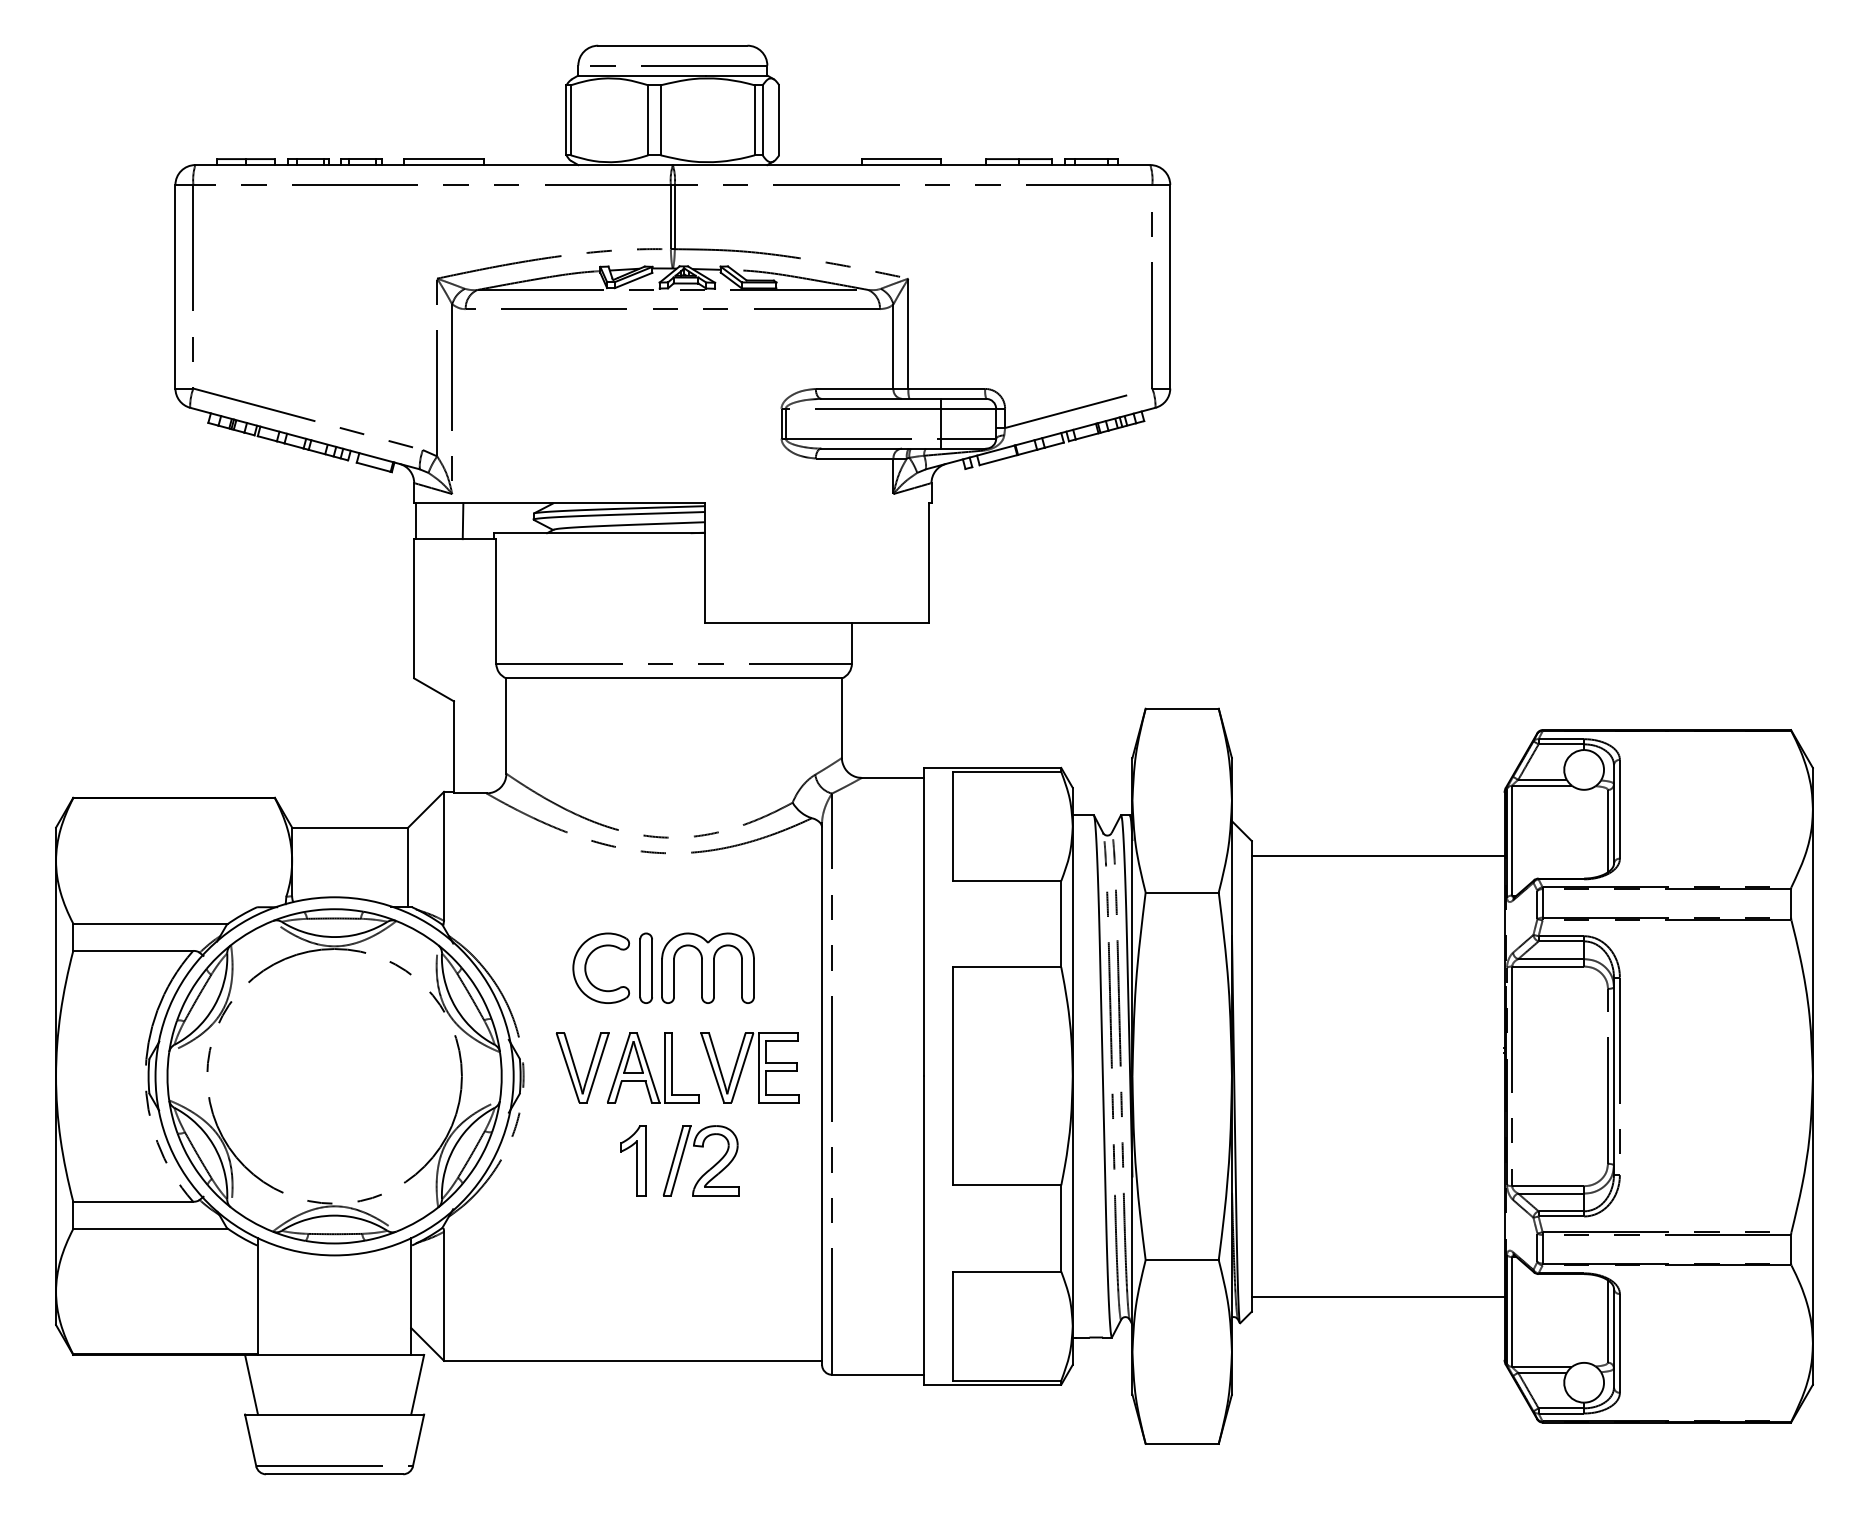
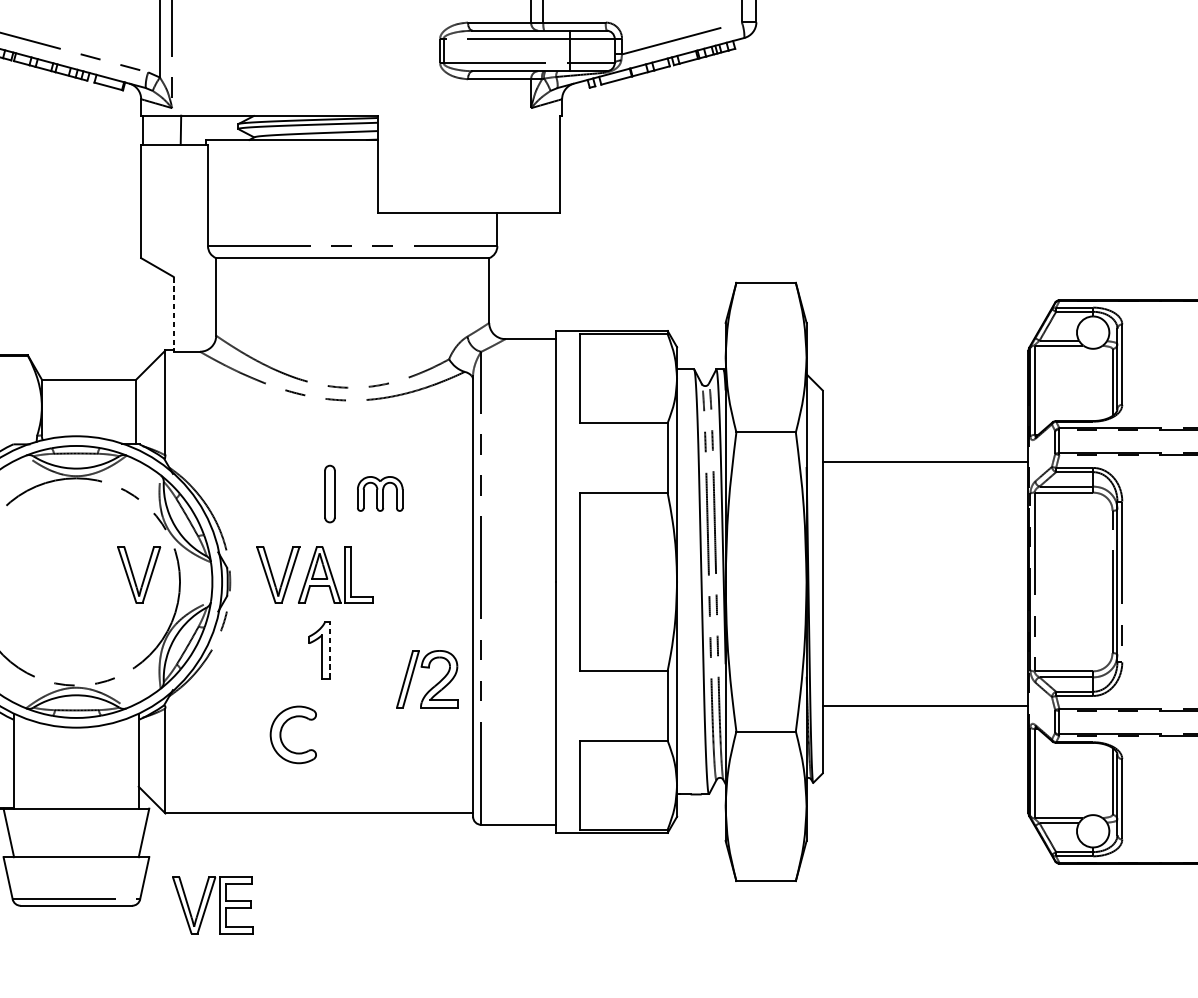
line: (453, 747) -> (173, 314), solid -> dashed
line: (1377, 855) -> (925, 462), moved
part: (587, 962) -> (282, 730), moved
part: (707, 967) -> (379, 493), size x0.6
part: (749, 1067) -> (212, 905), moved
part: (405, 1068) -> (134, 575), added
line: (645, 1160) -> (329, 650), solid -> dashed
part: (709, 1168) -> (434, 685), moved
line: (1377, 1297) -> (925, 705), moved

